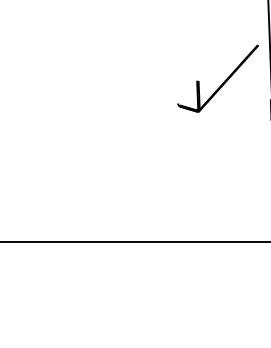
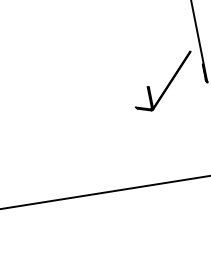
part: (223, 81) -> (168, 83), moved

